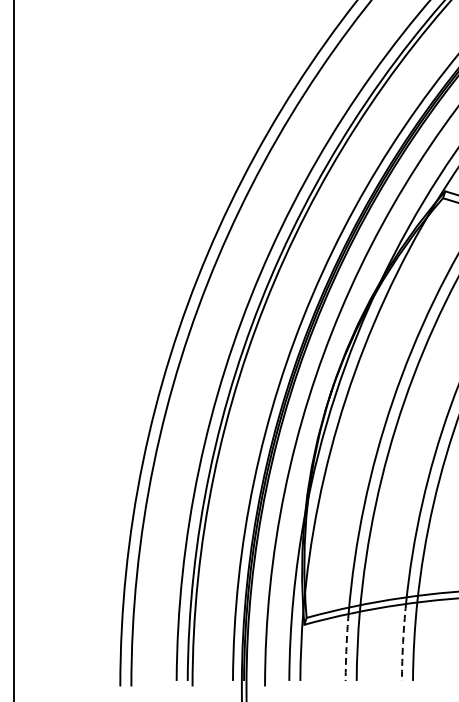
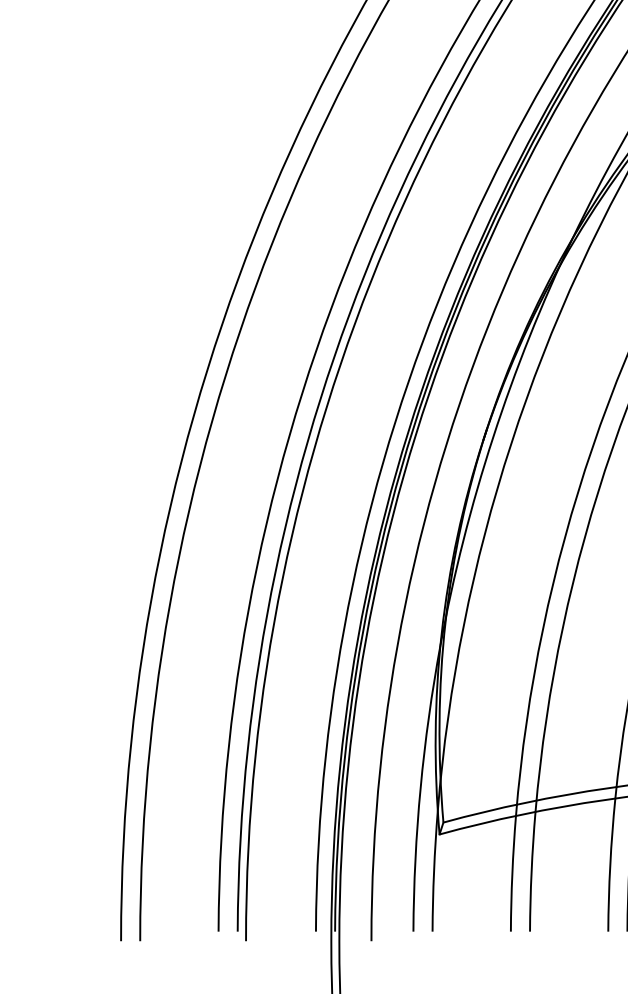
arc: (403, 642) -> (610, 865), dashed -> solid
arc: (346, 647) -> (512, 873), dashed -> solid

